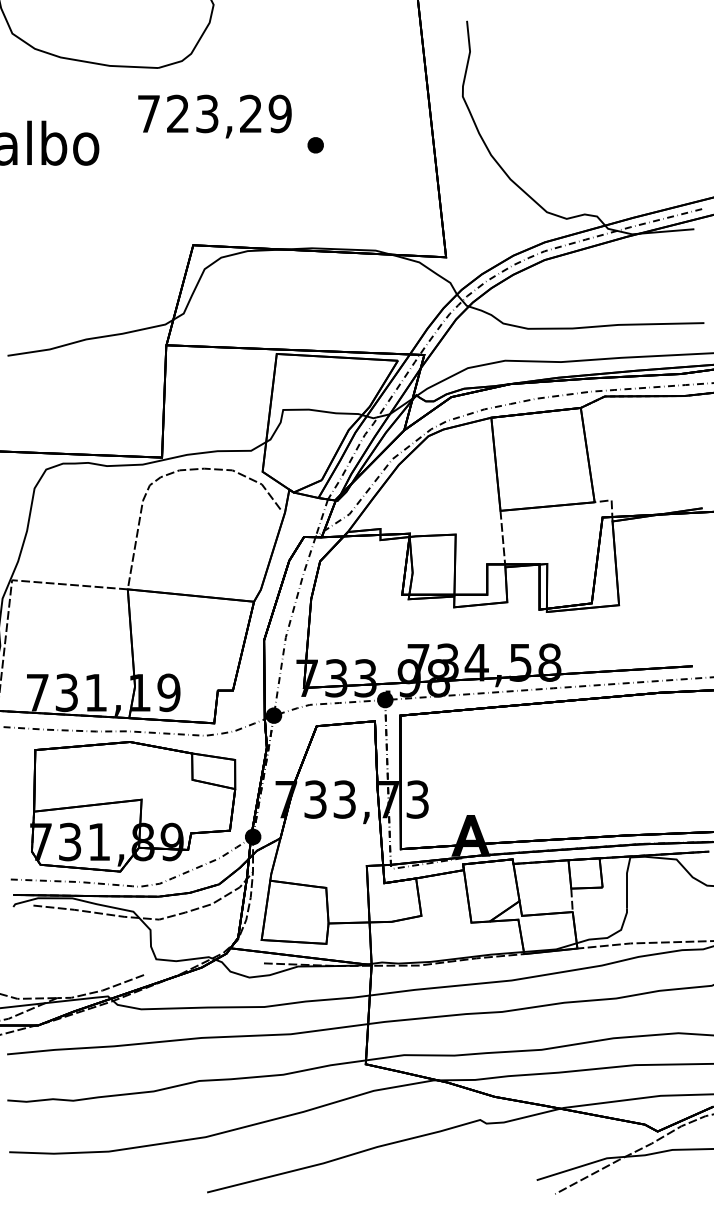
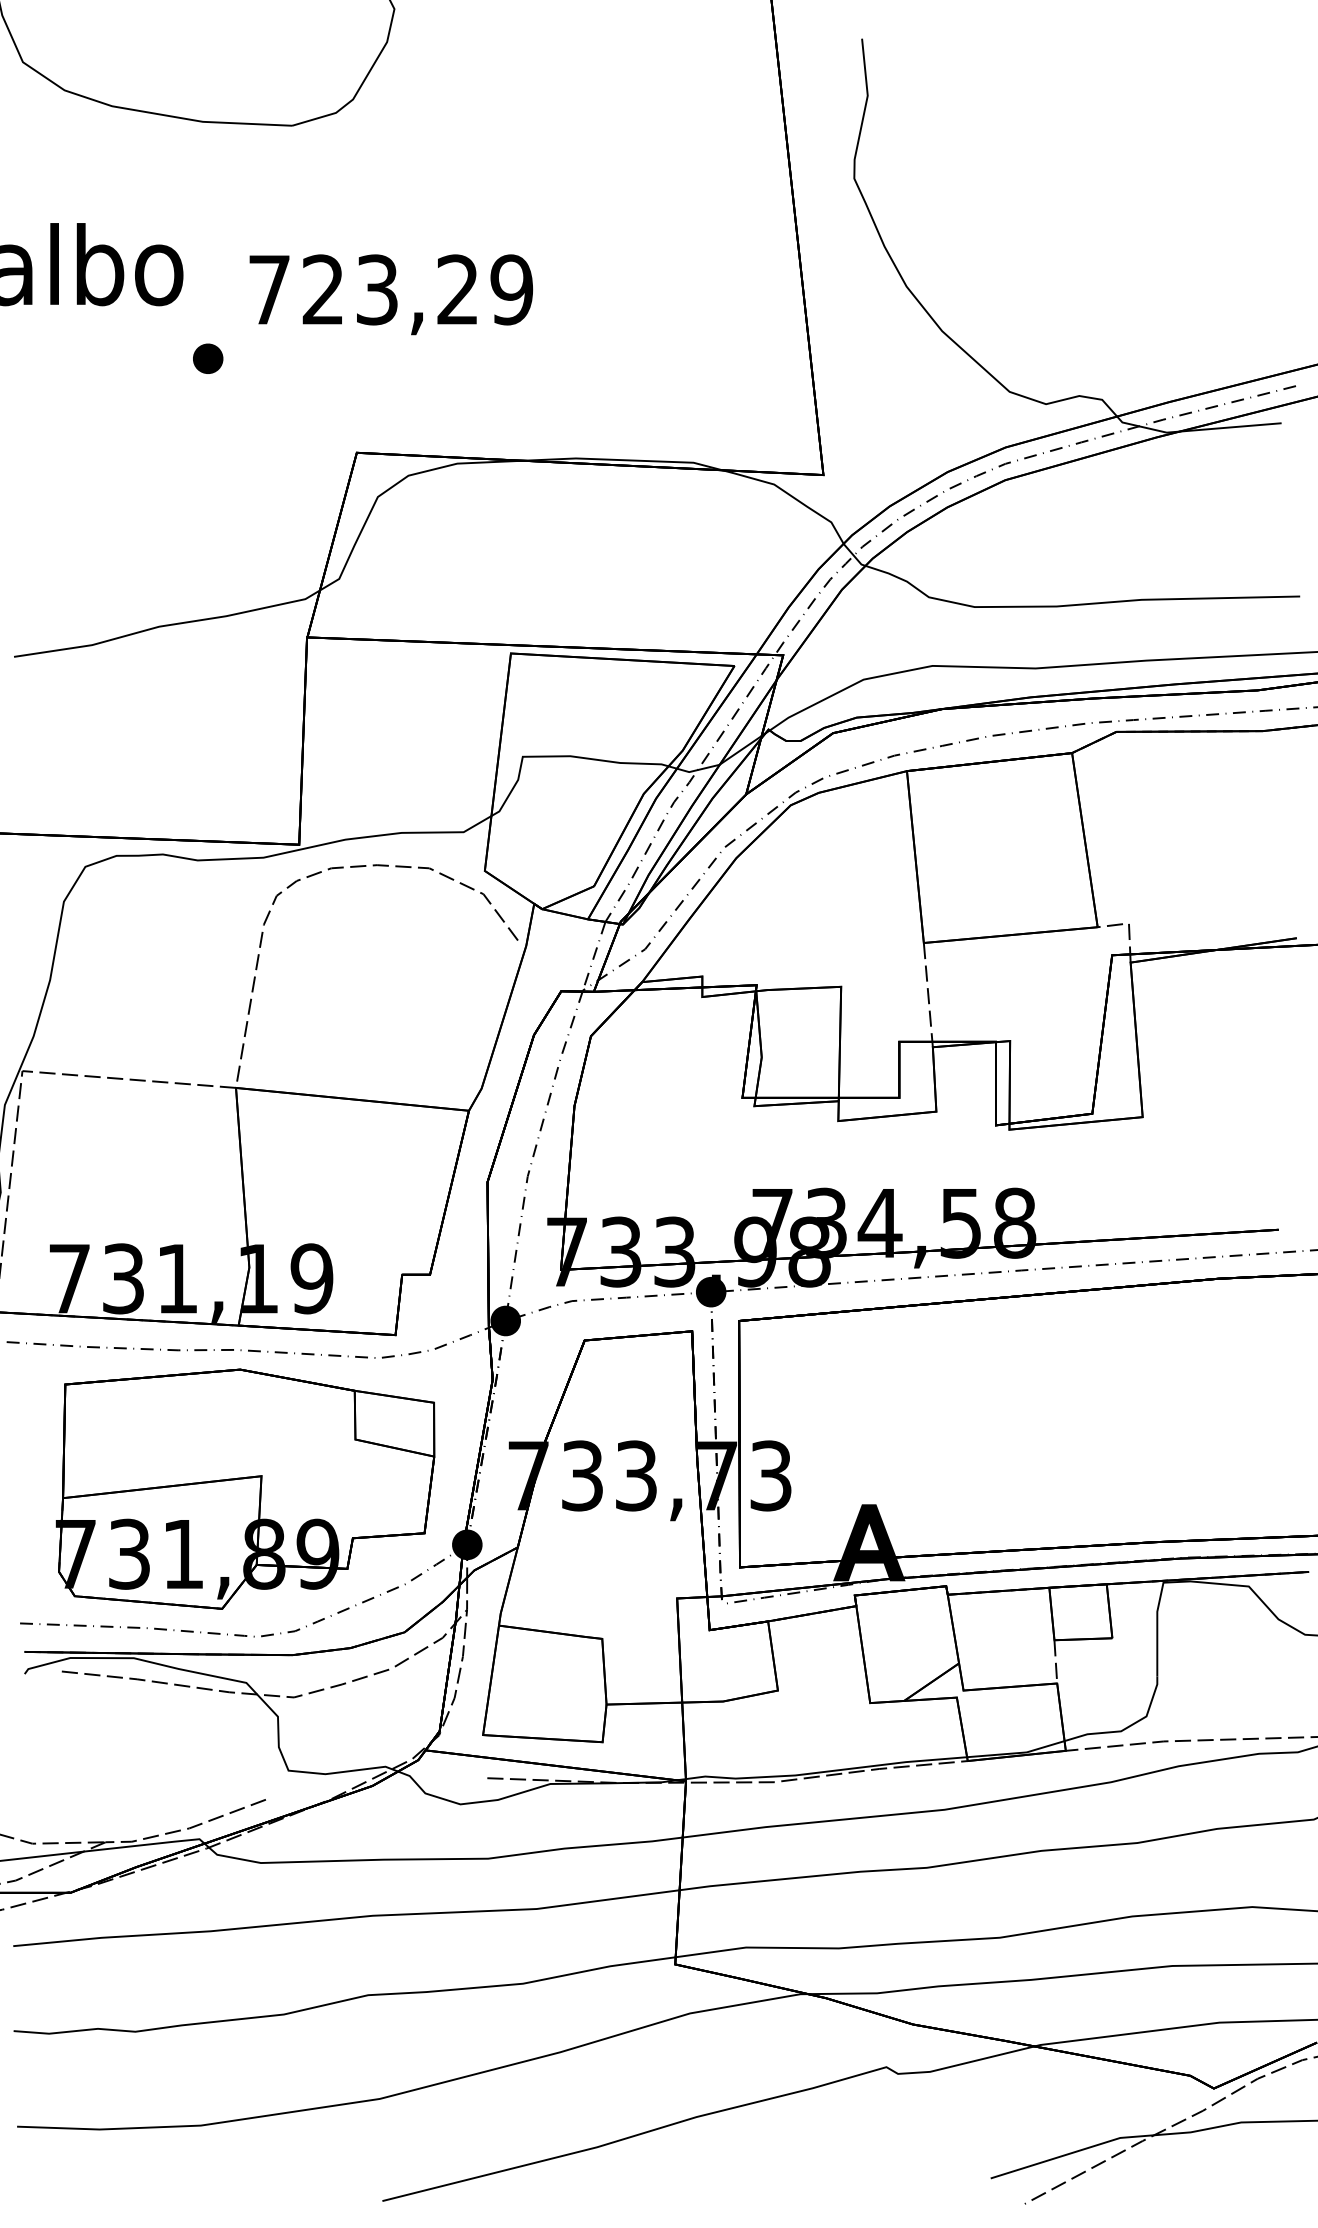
text: (214, 116) -> (390, 294), moved
part: (315, 145) -> (207, 359), moved

